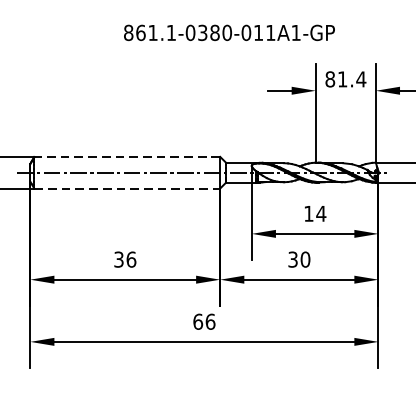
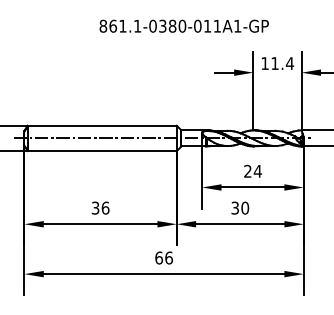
text: (329, 79) -> (264, 63), 81.4 -> 11.4
line: (127, 156) -> (102, 125), dashed -> solid
line: (127, 189) -> (102, 151), dashed -> solid
text: (308, 212) -> (247, 170), 14 -> 24

